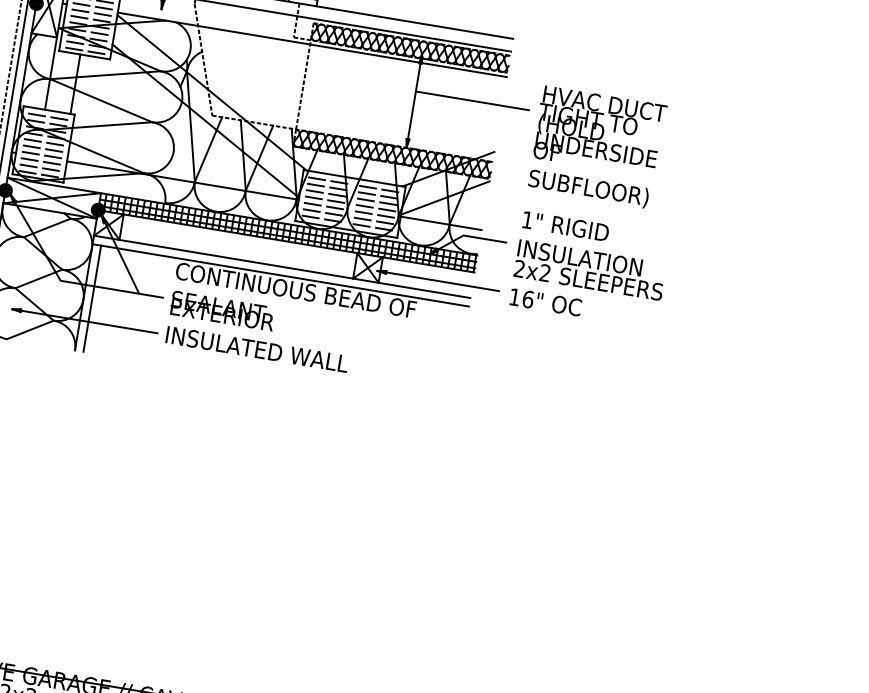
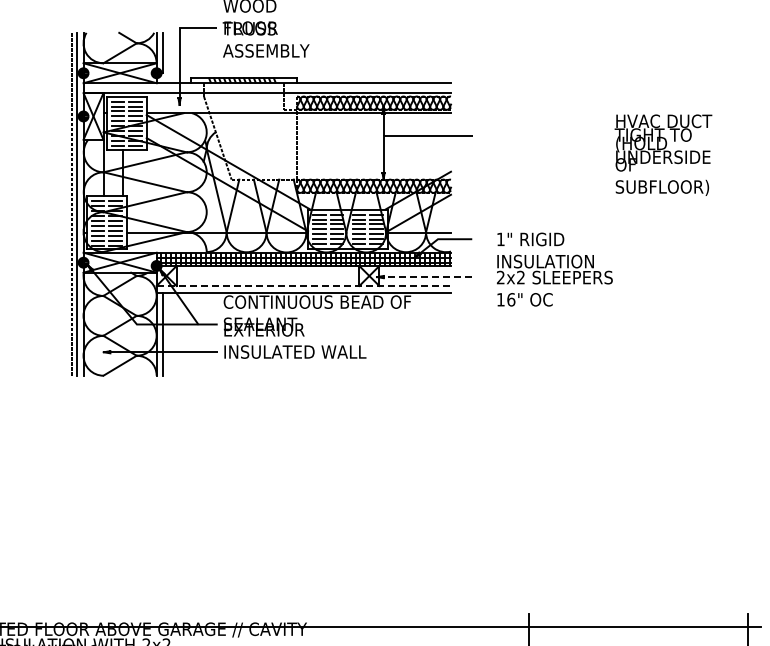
text: (597, 146) -> (663, 154), moved
line: (283, 266) -> (304, 285), solid -> dashed
text: (589, 269) -> (554, 269), moved
line: (438, 281) -> (424, 277), solid -> dashed

